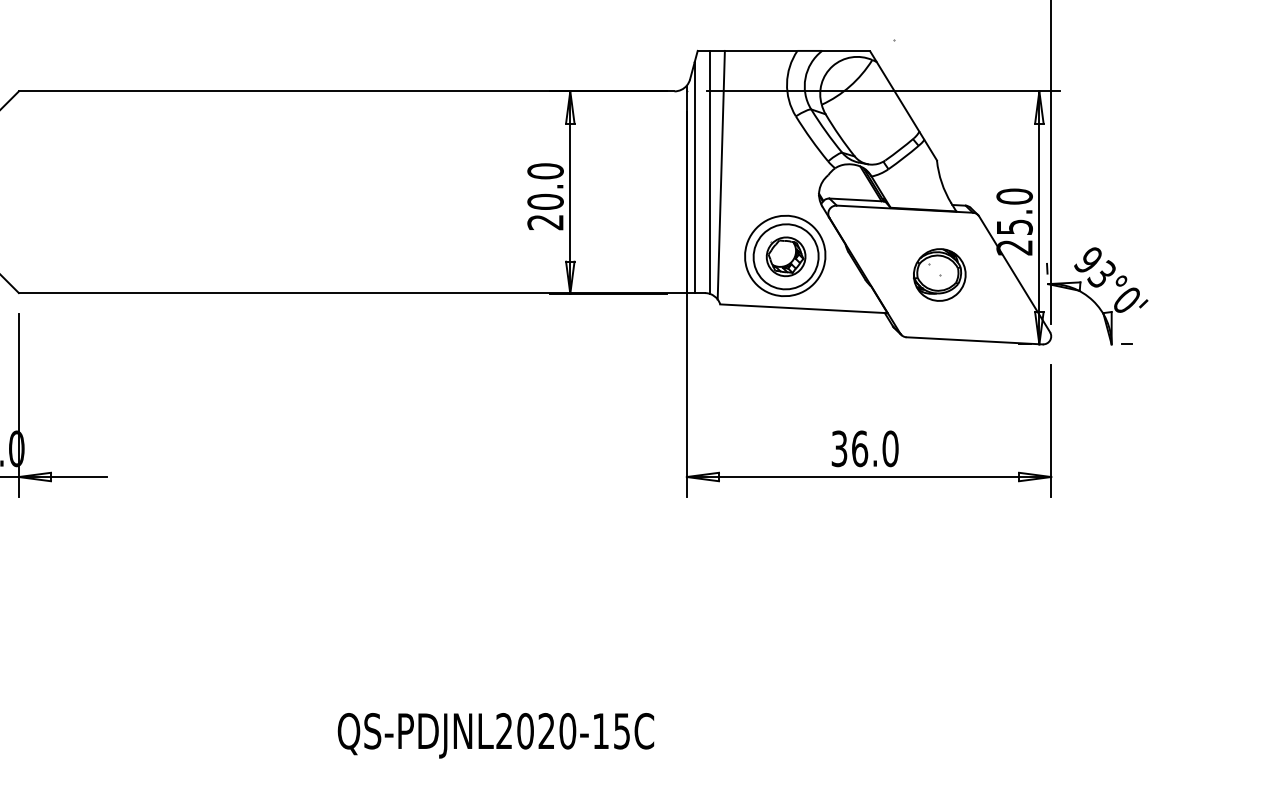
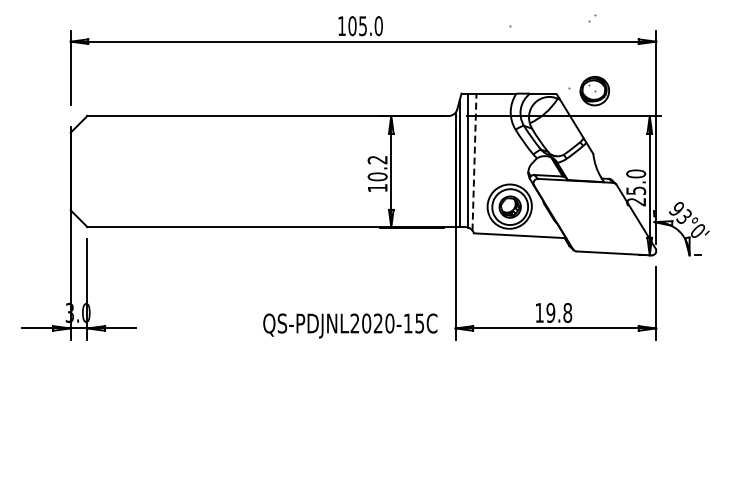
line: (721, 175) -> (474, 162), solid -> dashed
text: (545, 195) -> (377, 173), 20.0 -> 10.2
part: (939, 275) -> (594, 91), moved
text: (864, 448) -> (553, 312), 36.0 -> 19.8
text: (496, 734) -> (350, 325), moved

